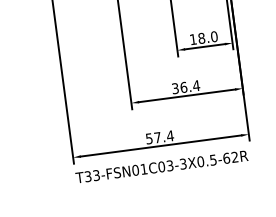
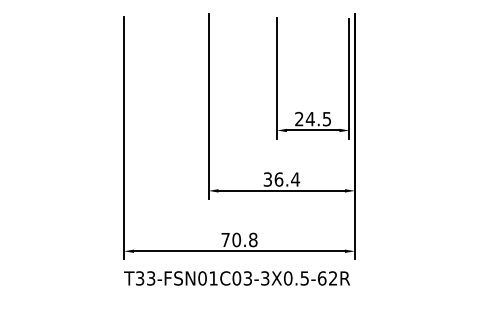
text: (204, 37) -> (313, 118), 18.0 -> 24.5
text: (159, 137) -> (239, 239), 57.4 -> 70.8

